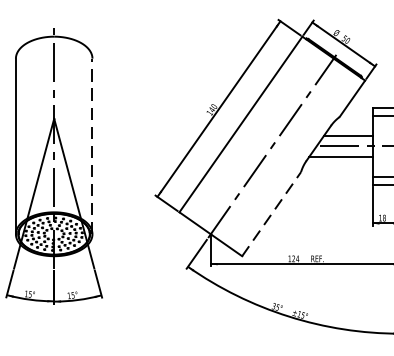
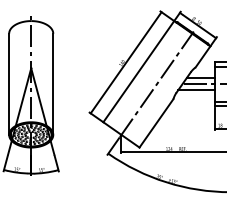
line: (92, 146) -> (53, 84), dashed -> solid
line: (271, 214) -> (156, 123), dashed -> solid

